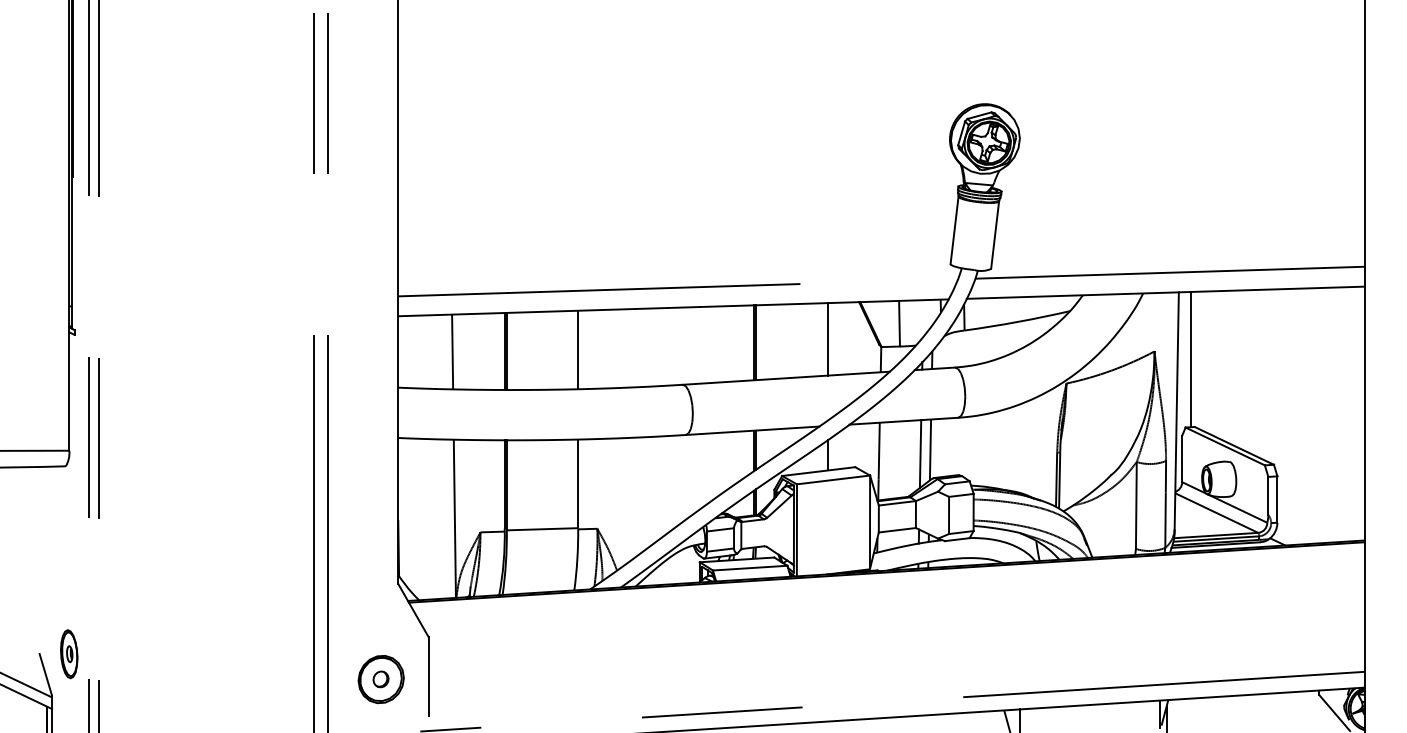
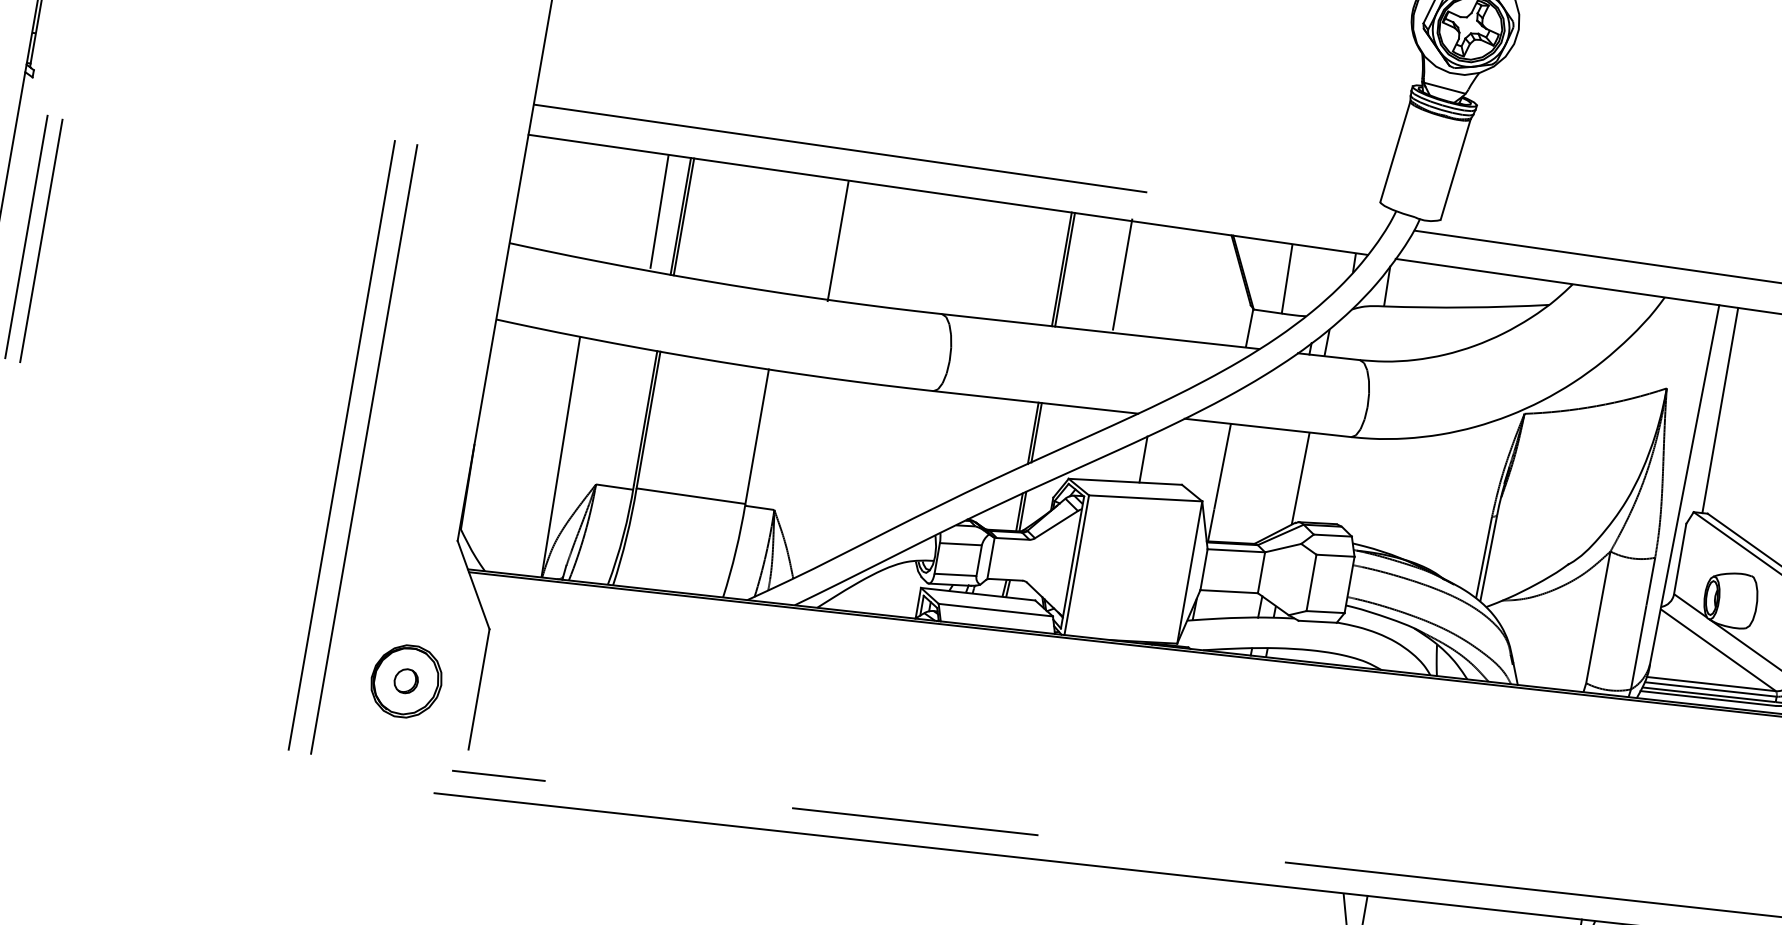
line: (827, 339) -> (1122, 274), moved
line: (578, 349) -> (838, 240), moved
line: (452, 351) -> (659, 211), moved
line: (920, 454) -> (1284, 482), removed

